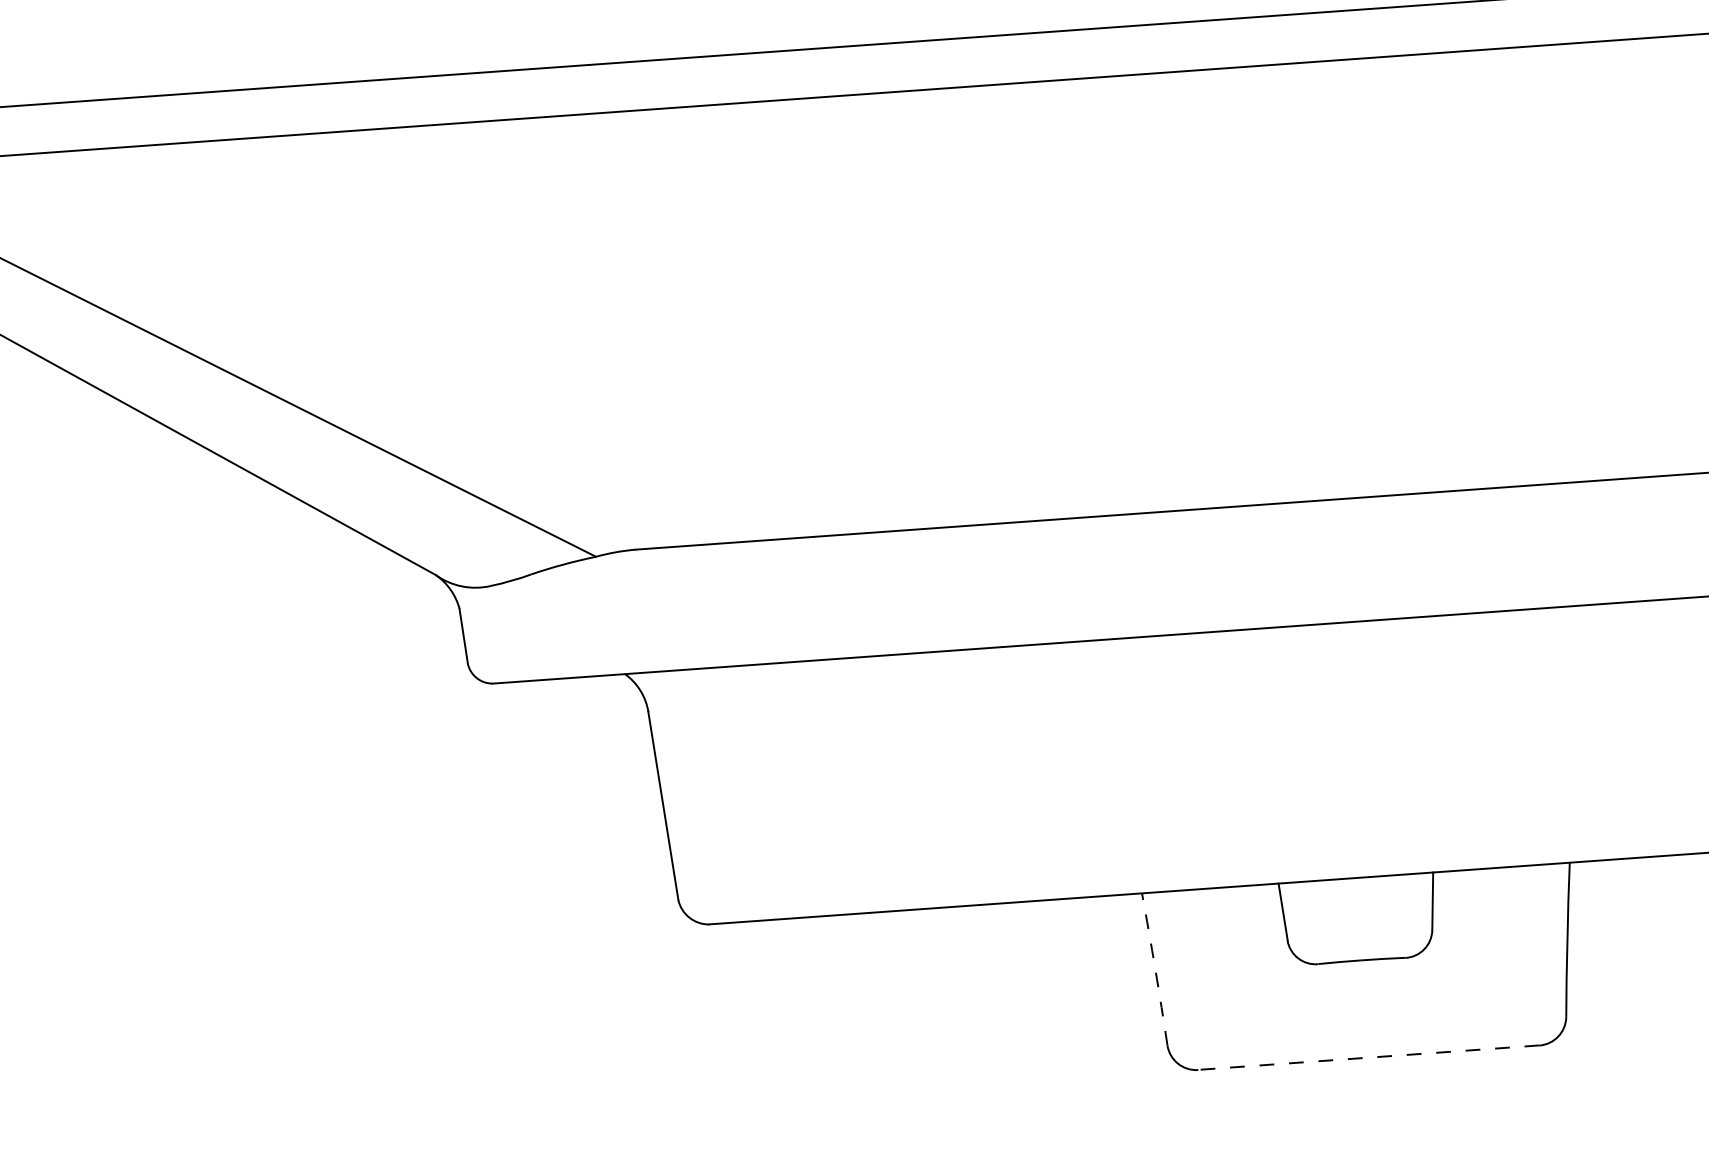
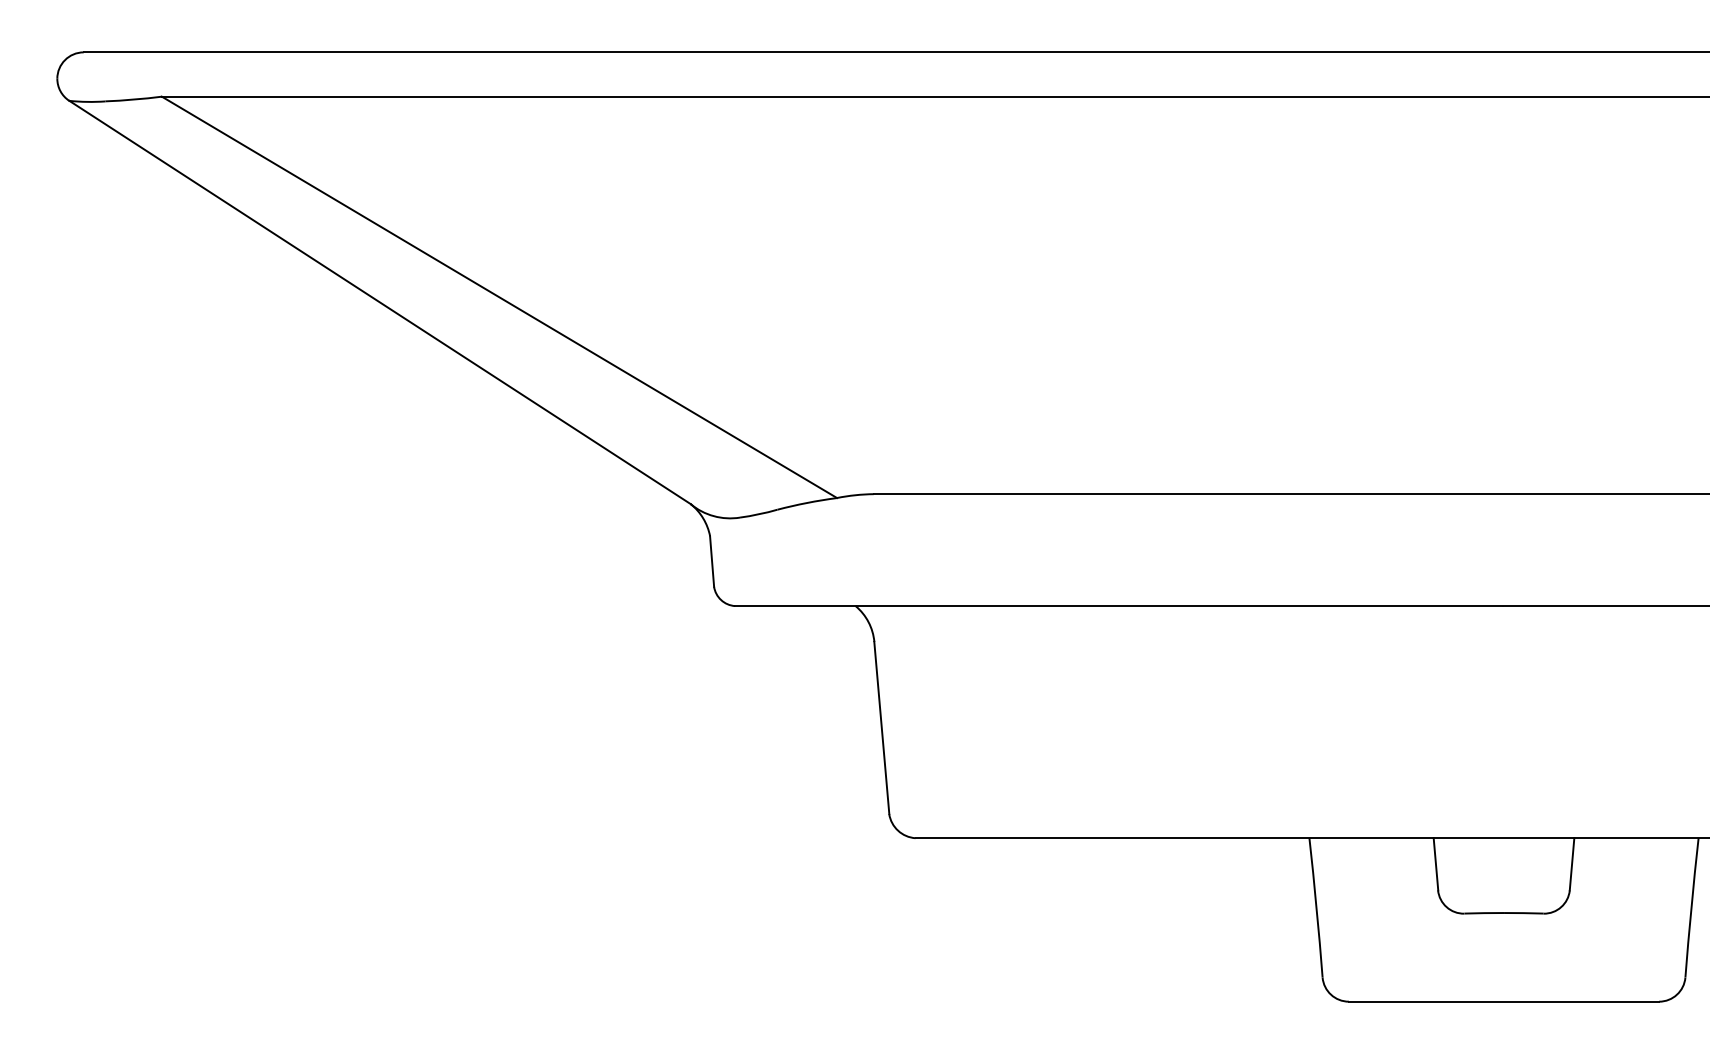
arc: (1155, 969) -> (1316, 907), dashed -> solid
line: (1368, 1057) -> (1503, 1001), dashed -> solid

